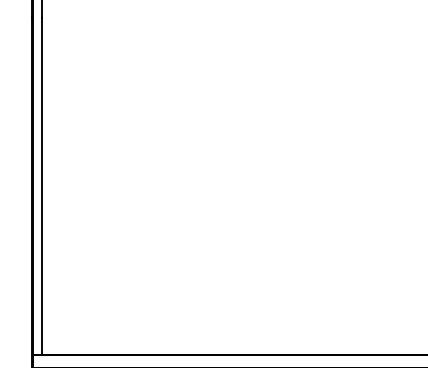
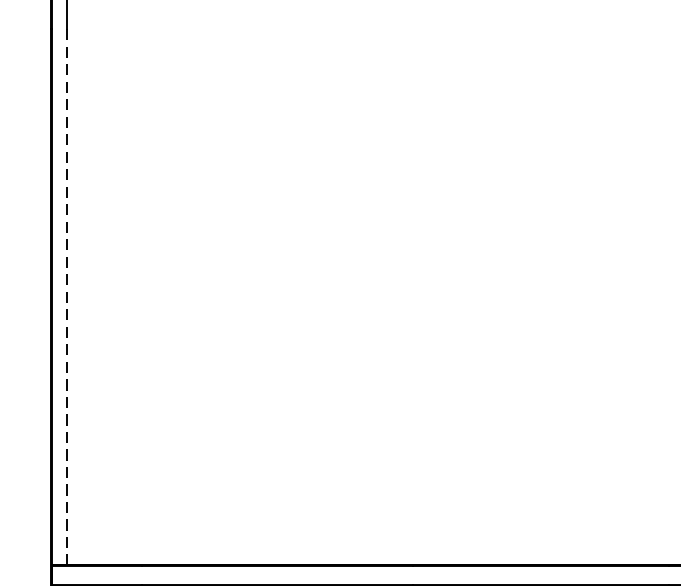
line: (41, 187) -> (65, 298), solid -> dashed

